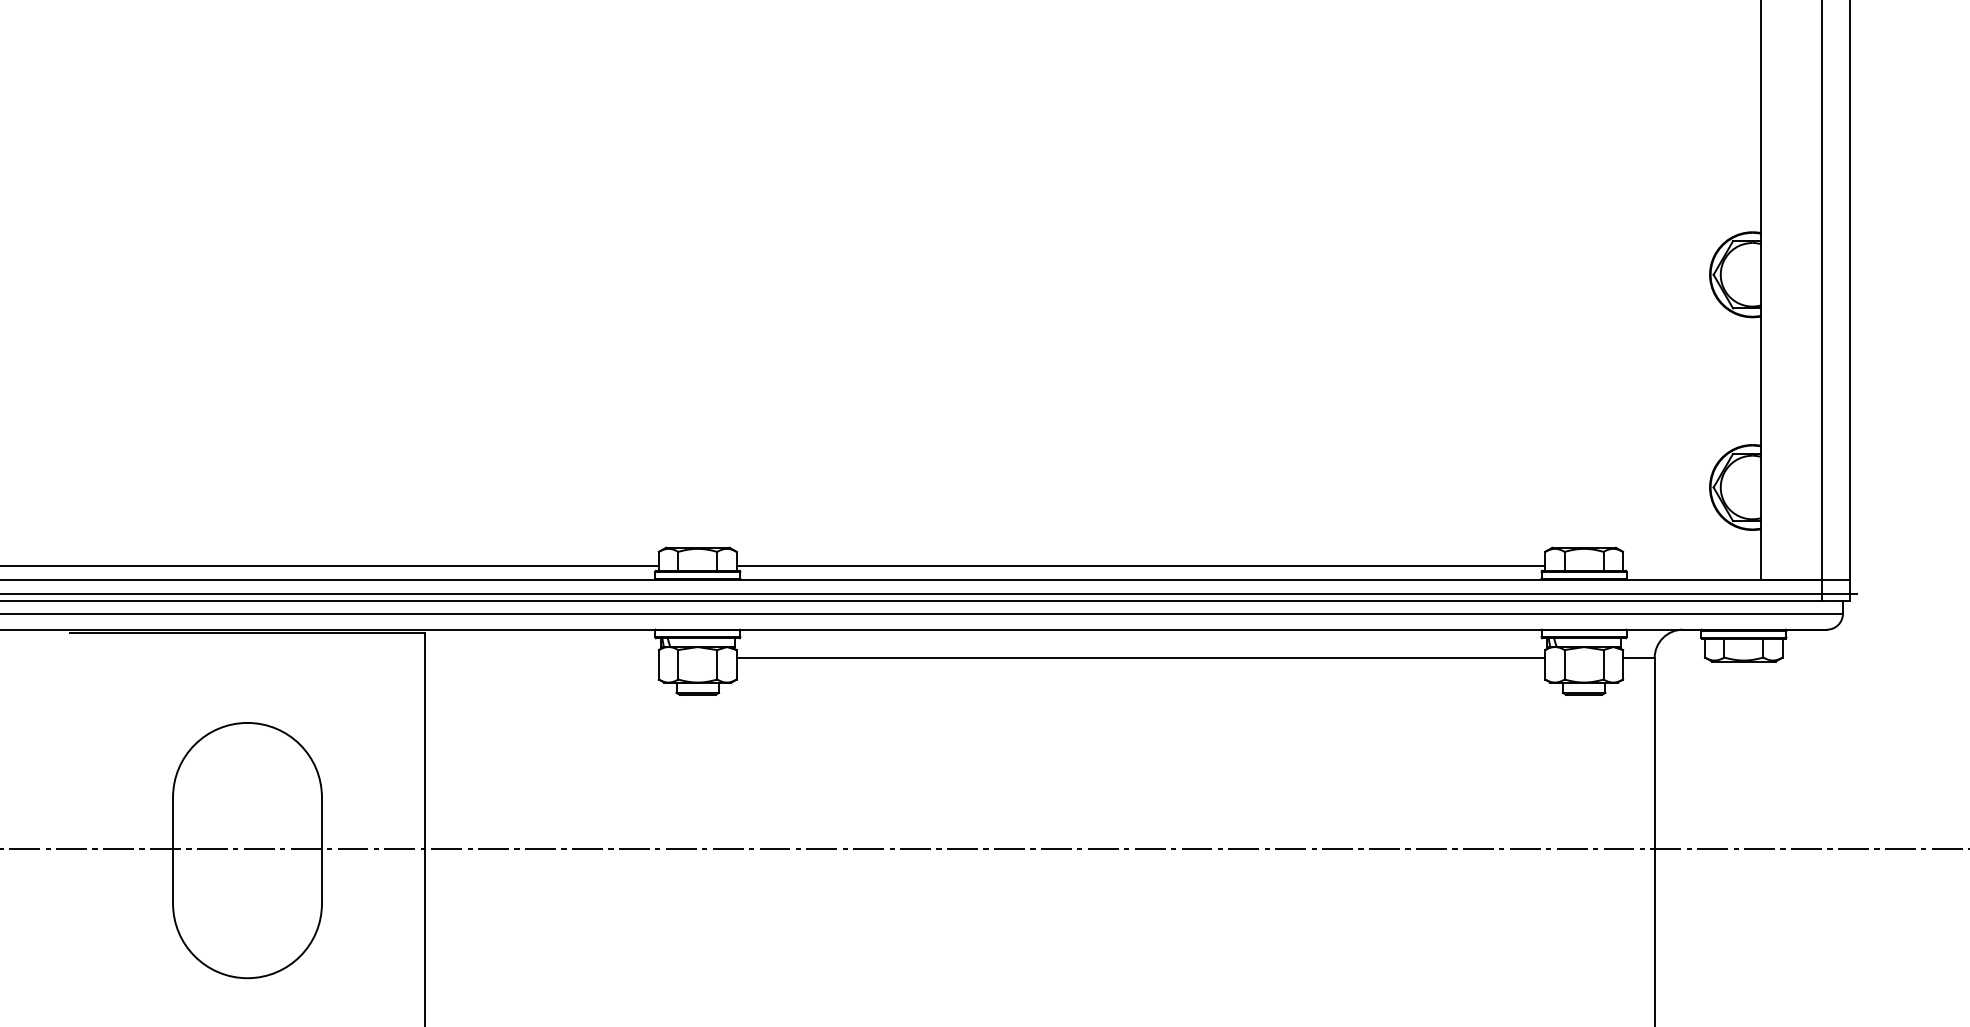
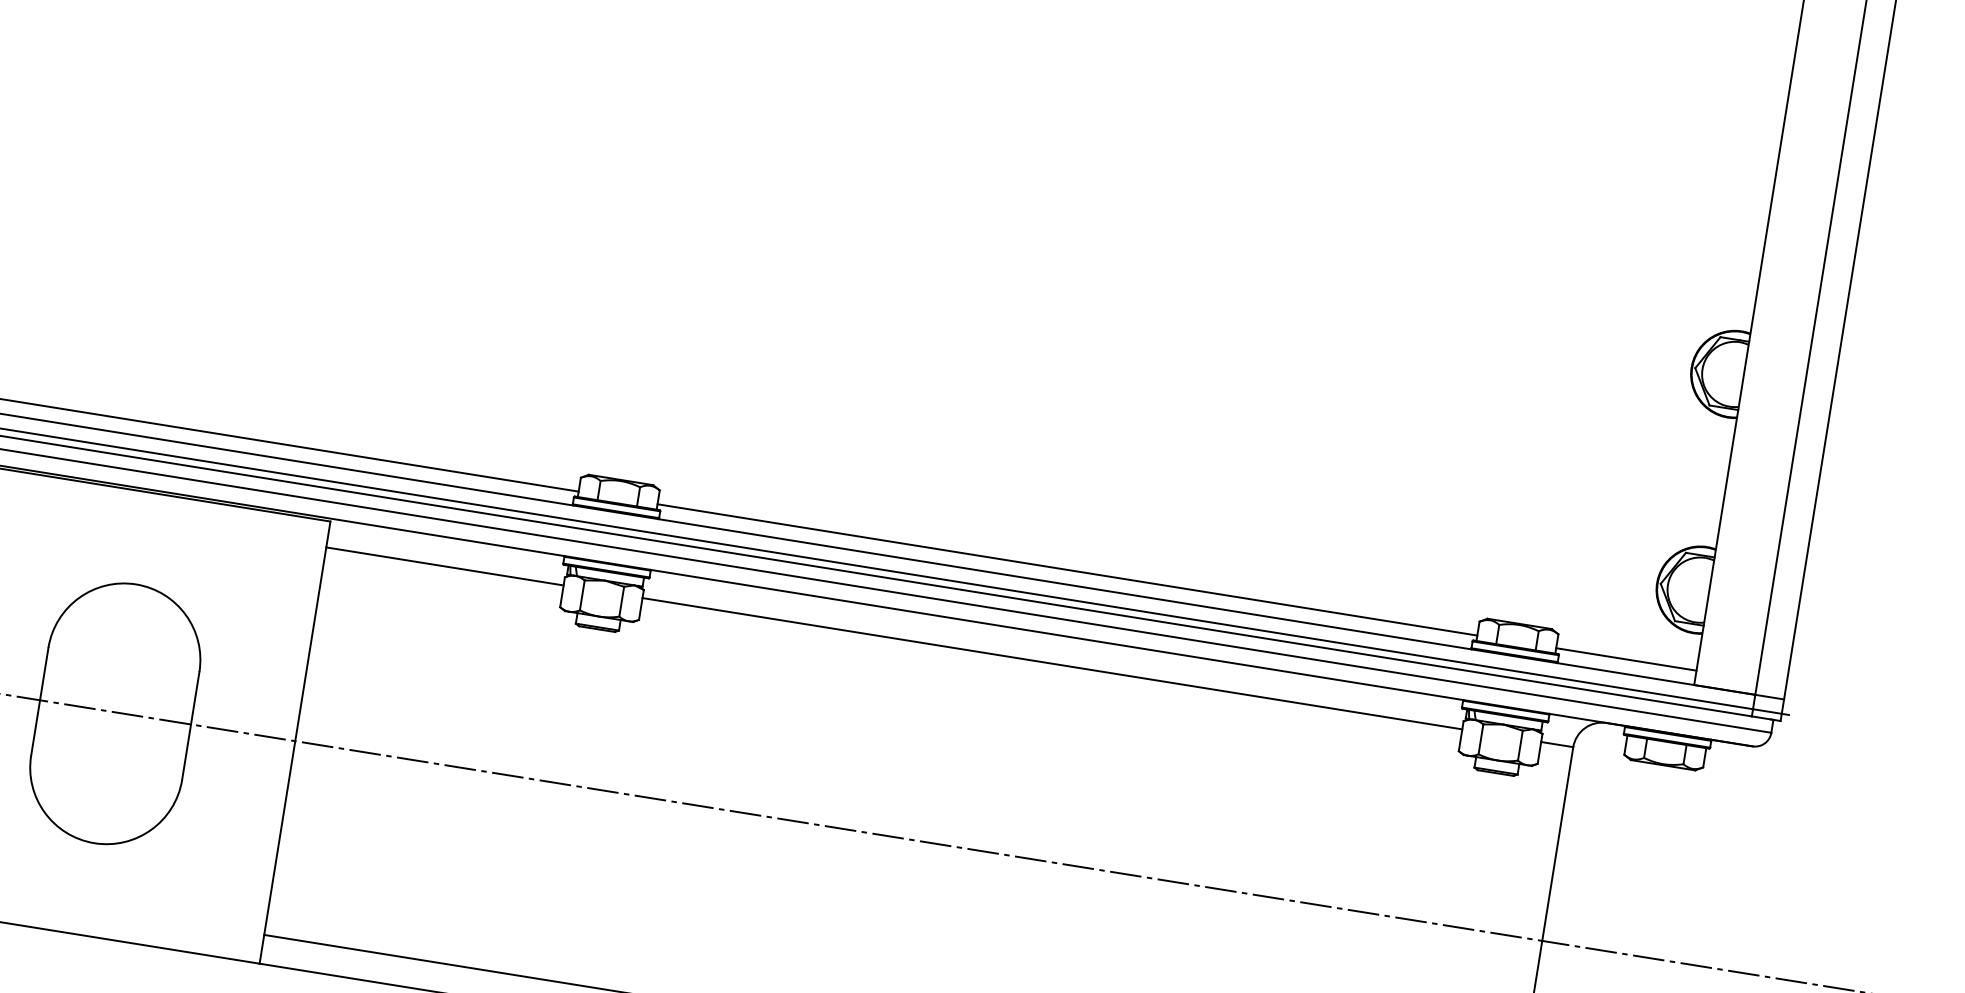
line: (1692, 565) -> (1626, 659), added
line: (541, 658) -> (444, 566), added

